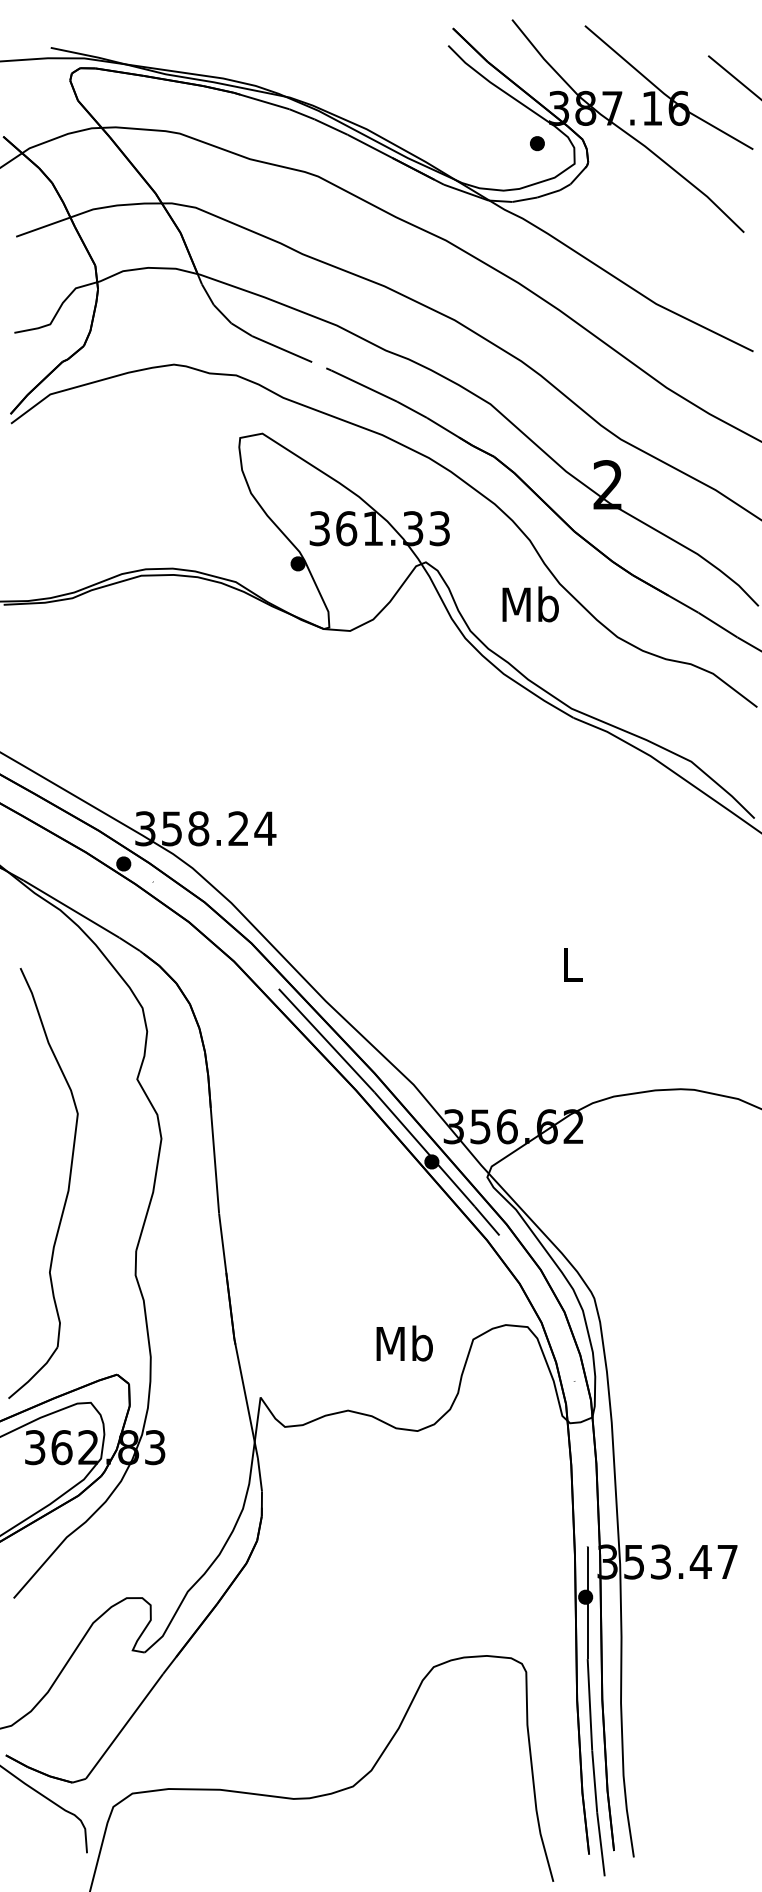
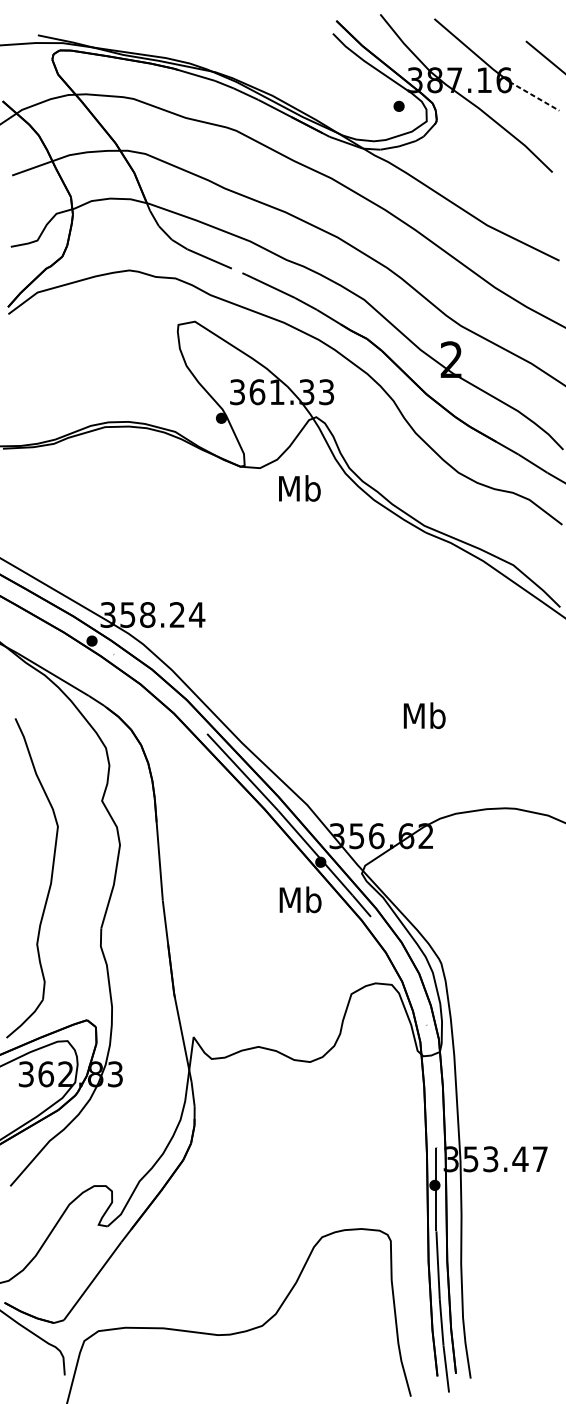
line: (719, 129) -> (534, 95), solid -> dashed
text: (530, 604) -> (299, 488), moved
text: (571, 964) -> (424, 715), L -> Mb
text: (404, 1343) -> (300, 899), moved

